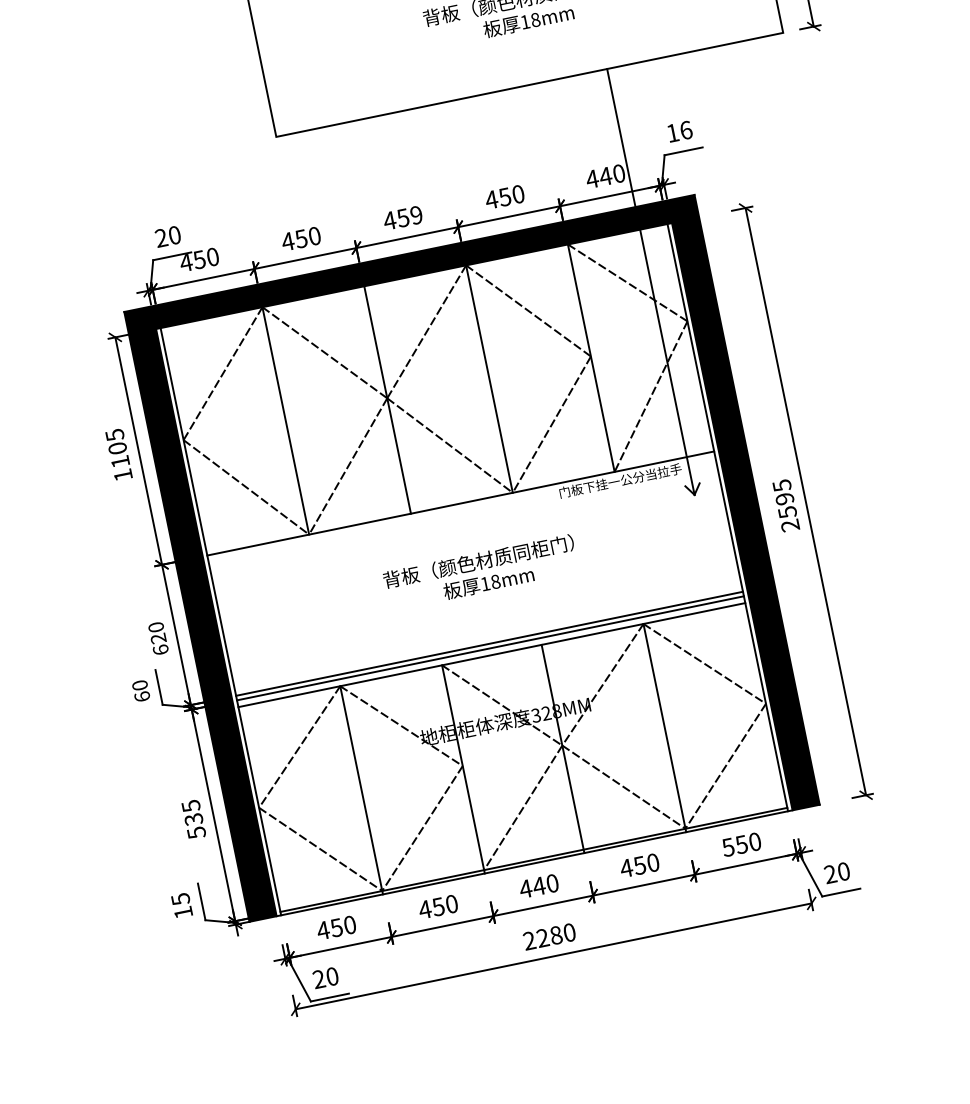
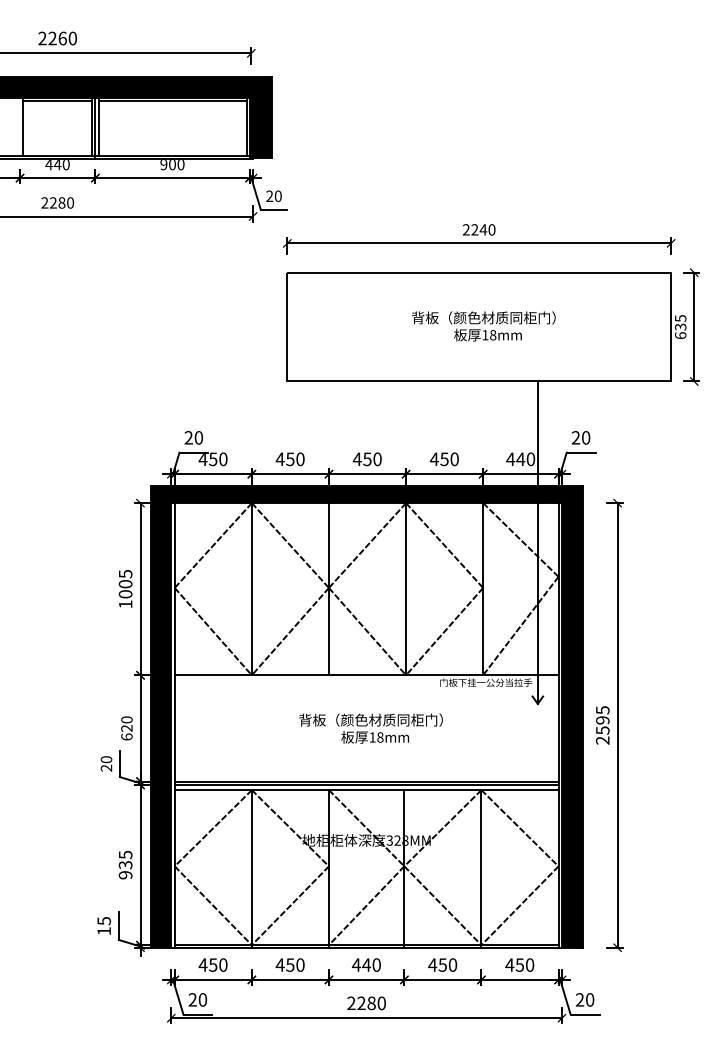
text: (678, 131) -> (580, 437), 16 -> 20
text: (416, 215) -> (377, 459), 459 -> 450
text: (120, 462) -> (125, 594), 1105 -> 1005
text: (142, 695) -> (106, 767), 60 -> 20
text: (196, 833) -> (125, 875), 535 -> 935
text: (727, 846) -> (509, 964), 550 -> 450

